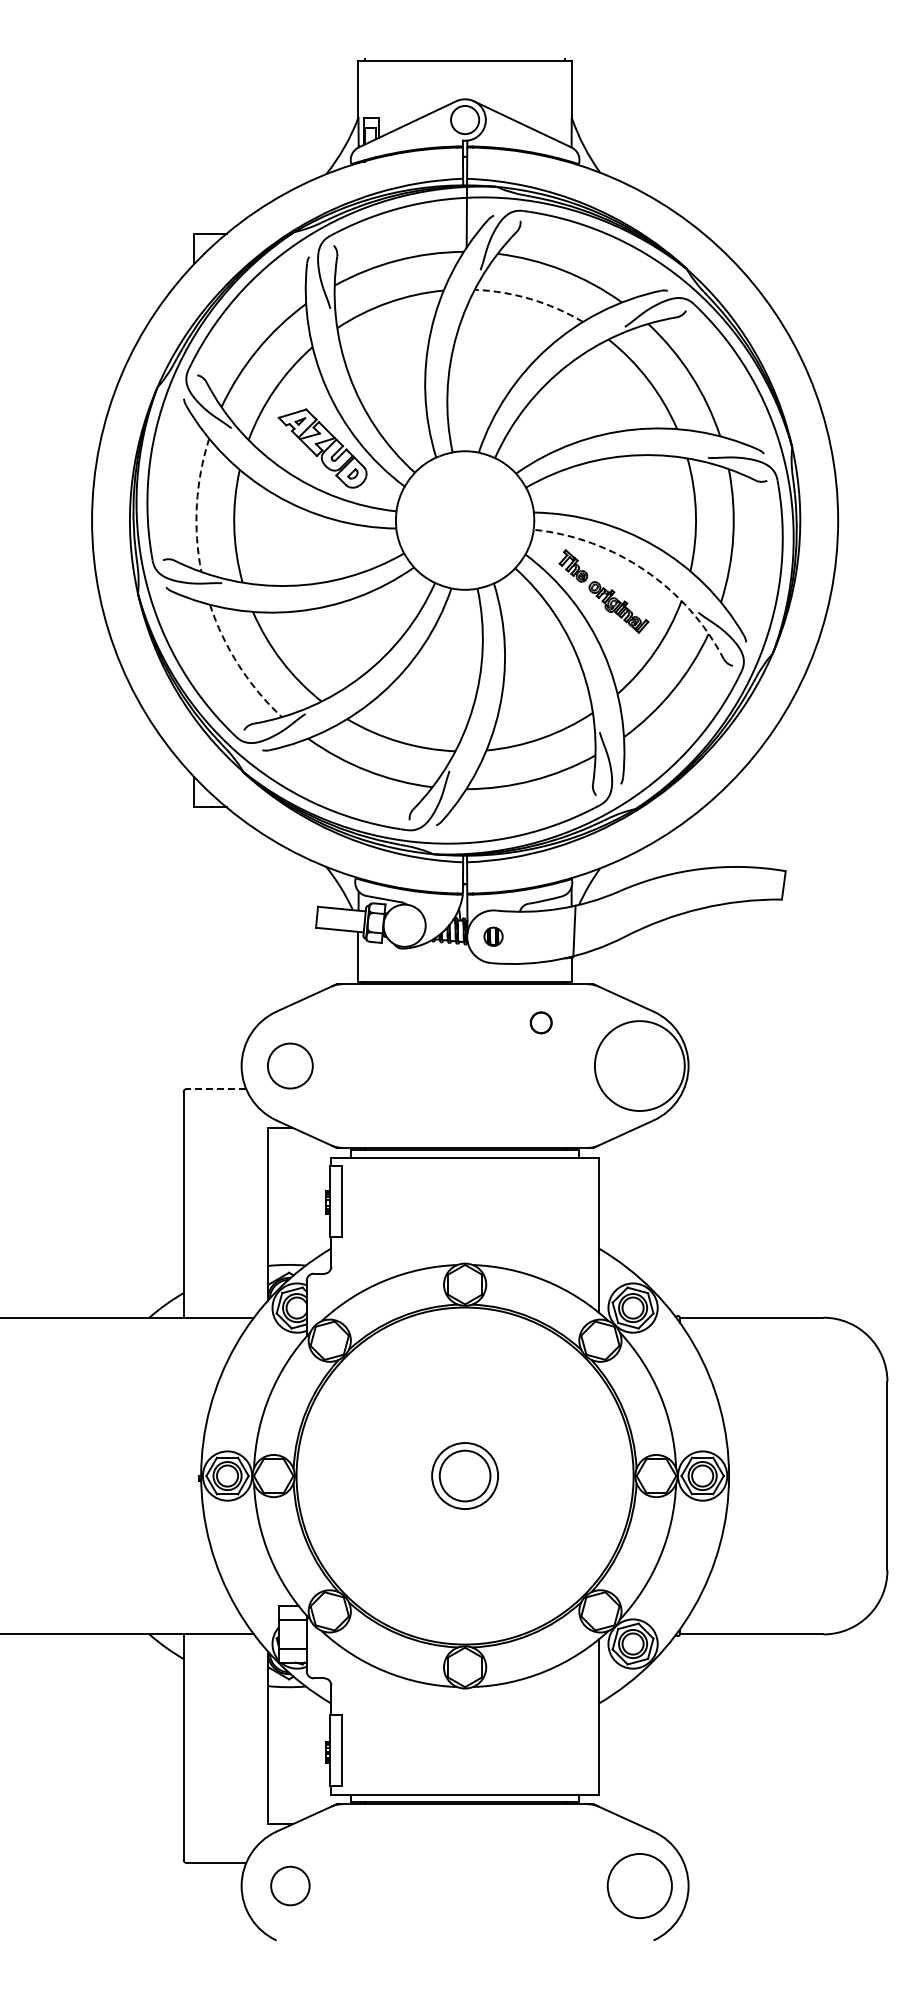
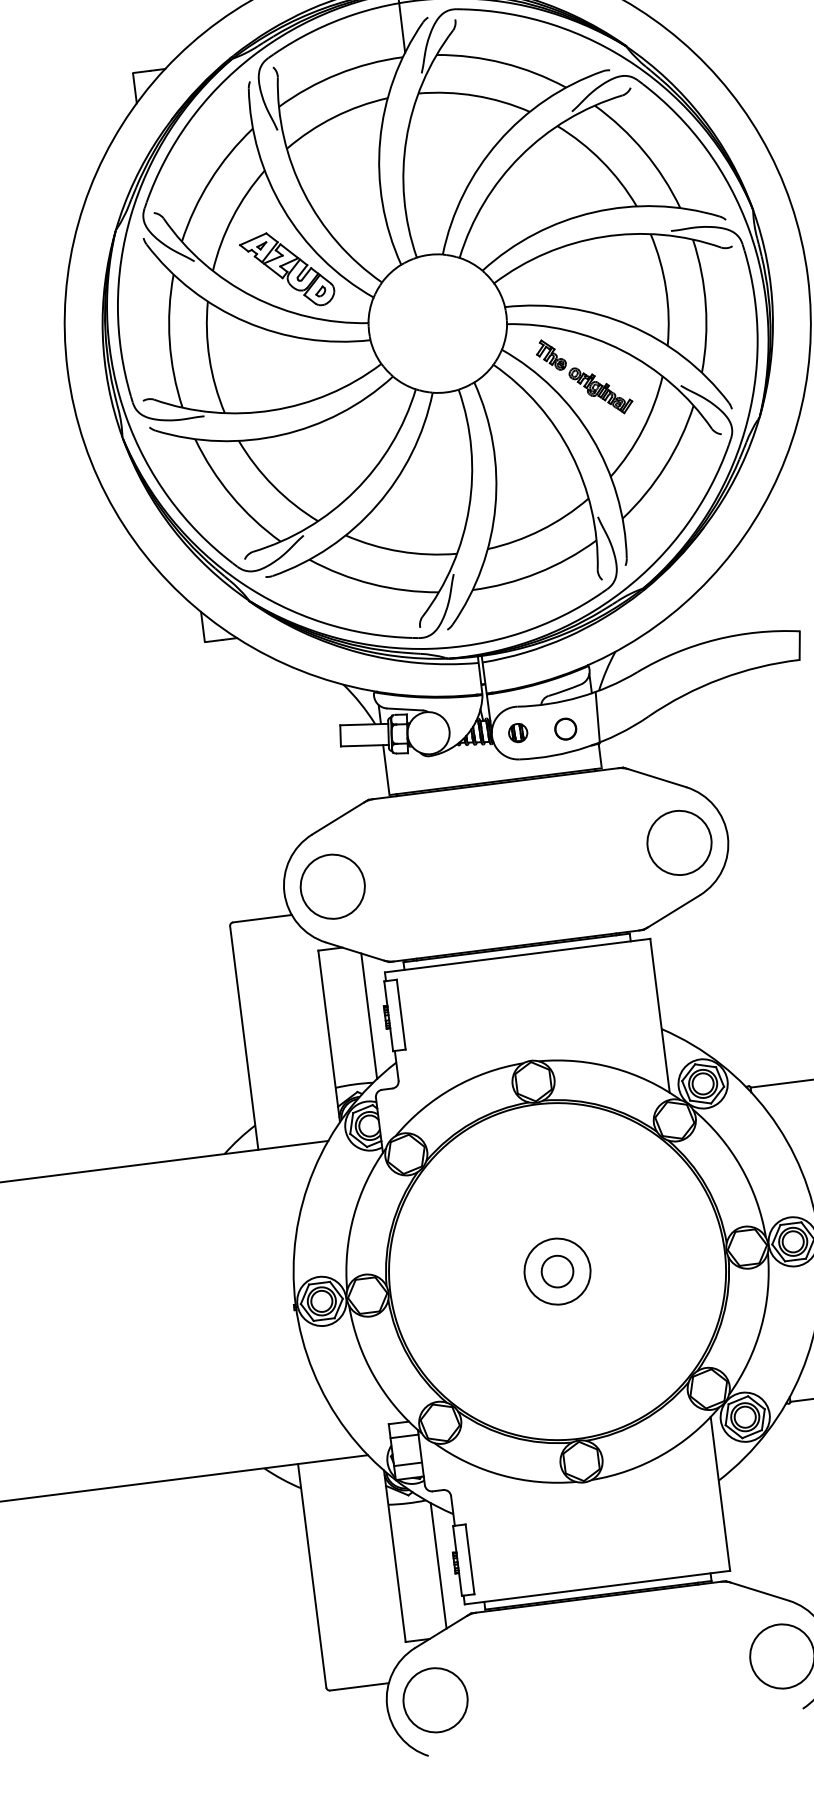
arc: (530, 299) -> (474, 96), dashed -> solid
arc: (196, 504) -> (169, 341), dashed -> solid
arc: (645, 570) -> (623, 350), dashed -> solid
arc: (238, 665) -> (231, 495), dashed -> solid
circle: (540, 1022) -> (564, 728), moved
circle: (290, 1065) -> (332, 886), size x1.43
circle: (639, 1065) -> (679, 842), size x0.71
line: (216, 1088) -> (262, 918), dashed -> solid
line: (310, 1198) -> (369, 1015), added
circle: (464, 1475) -> (556, 1271), size x0.62
line: (310, 1752) -> (438, 1565), added
circle: (290, 1885) -> (435, 1699), size x1.67

